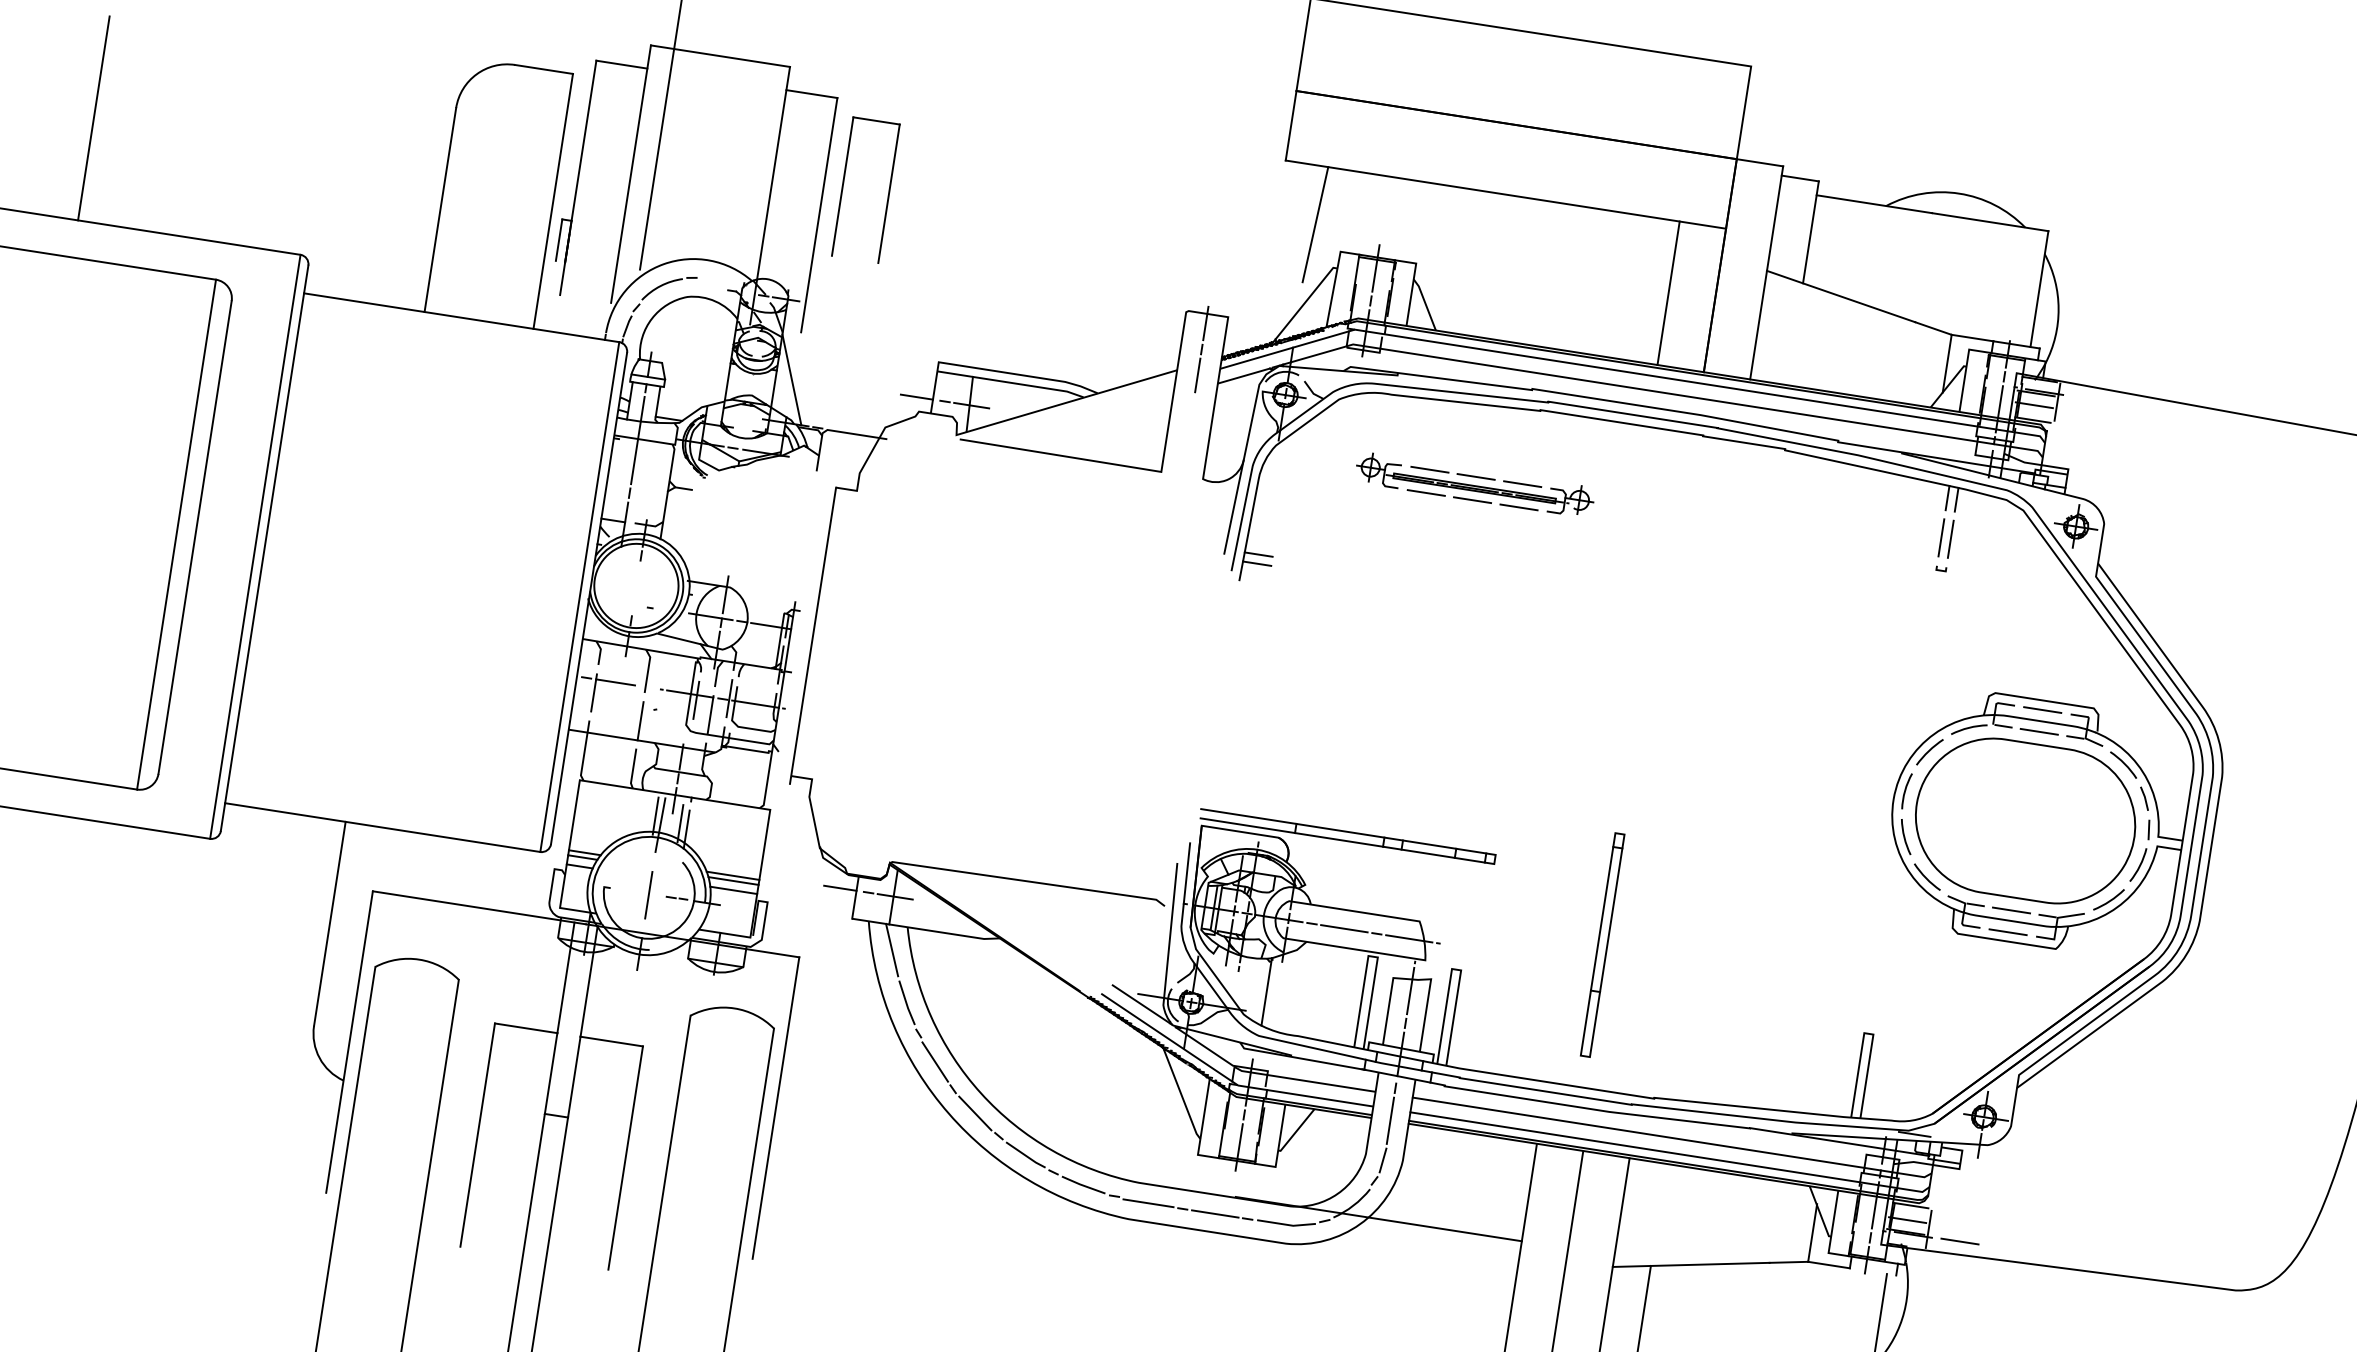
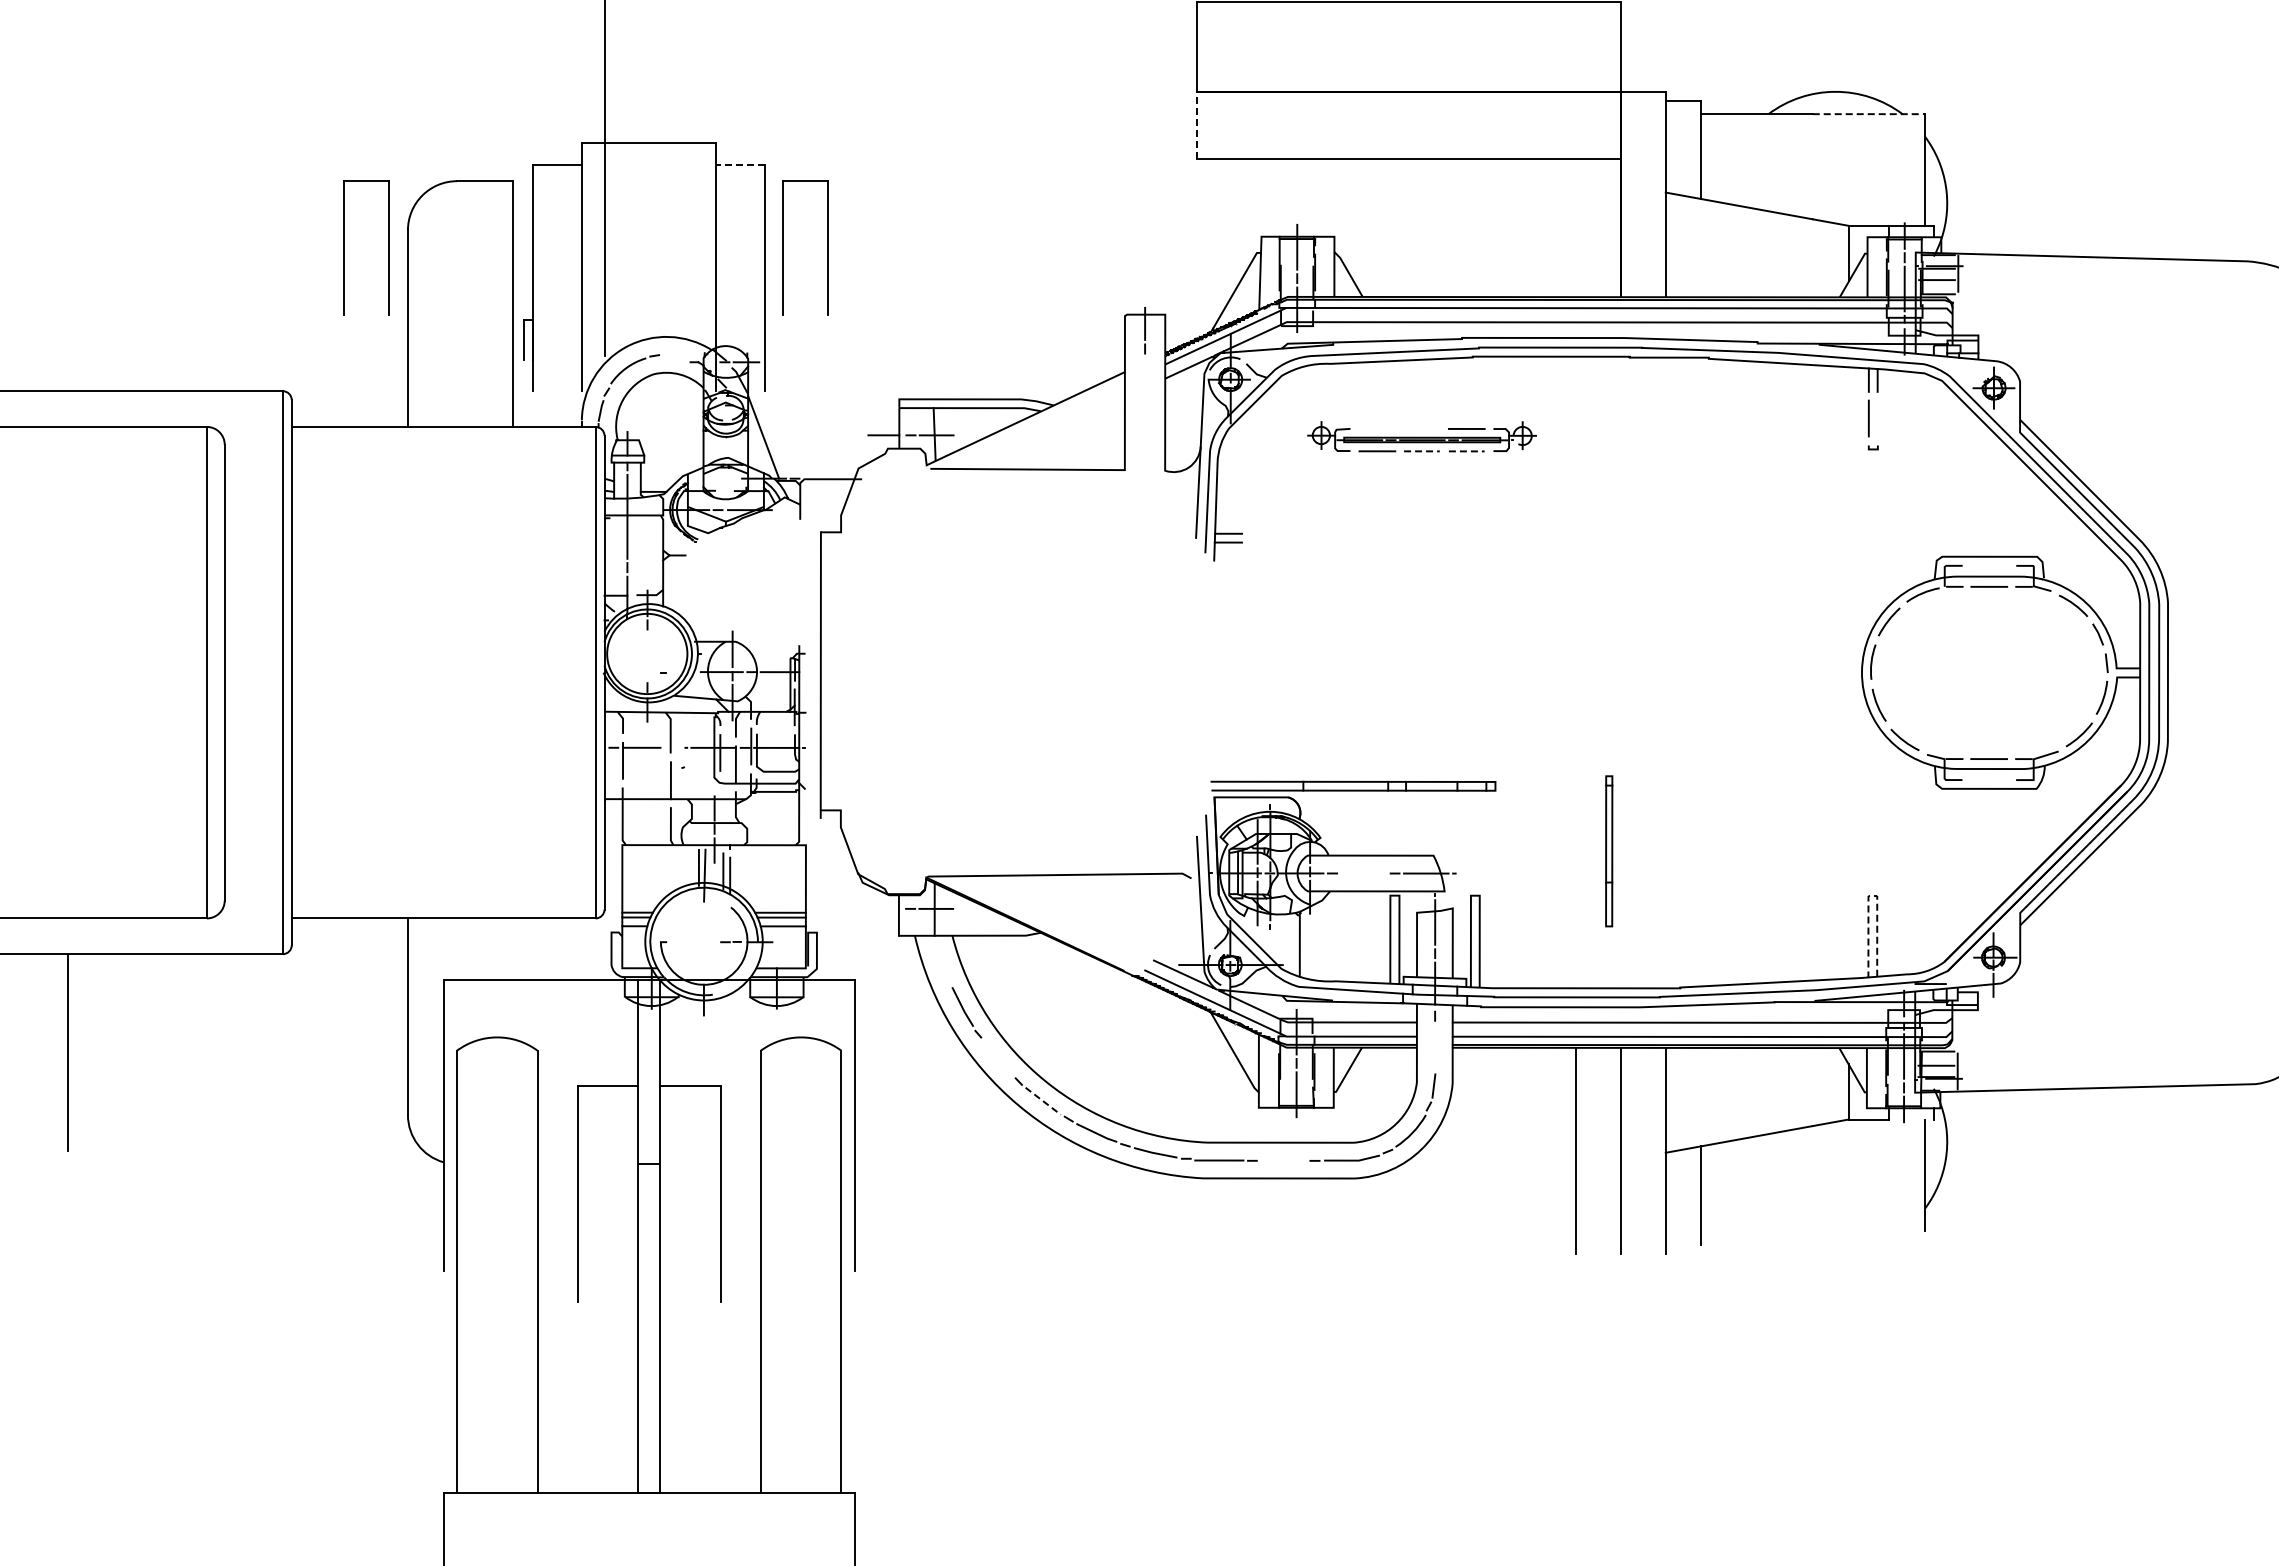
line: (811, 94) -> (740, 165), solid -> dashed
part: (387, 115) -> (344, 247), added
line: (94, 118) -> (68, 292), removed
line: (1291, 125) -> (1196, 125), solid -> dashed
line: (1990, 222) -> (1869, 114), solid -> dashed
line: (1315, 224) -> (1233, 214), removed
line: (1668, 292) -> (1576, 227), removed
line: (1198, 375) -> (1145, 373), removed
line: (1430, 469) -> (1377, 428), removed
line: (1475, 476) -> (1421, 428), removed
line: (1472, 500) -> (1421, 451), solid -> dashed
line: (1518, 507) -> (1466, 451), solid -> dashed
line: (1950, 539) -> (1877, 418), removed
line: (2042, 709) -> (1989, 565), removed
part: (2025, 820) -> (1989, 672), removed
line: (839, 887) -> (882, 908), removed
line: (648, 895) -> (703, 943), removed
line: (1344, 928) -> (1363, 873), removed
line: (2007, 931) -> (1988, 779), removed
part: (1601, 945) -> (1608, 851), size x0.7
line: (891, 949) -> (940, 959), removed
line: (1868, 1034) -> (1872, 896), solid -> dashed
line: (934, 1061) -> (997, 1058), removed
line: (975, 1113) -> (1043, 1101), solid -> dashed
line: (1390, 1120) -> (1435, 1047), removed
line: (1215, 1213) -> (1283, 1160), removed
line: (1378, 1218) -> (1438, 1141), removed
line: (1959, 1241) -> (1988, 1078), removed

